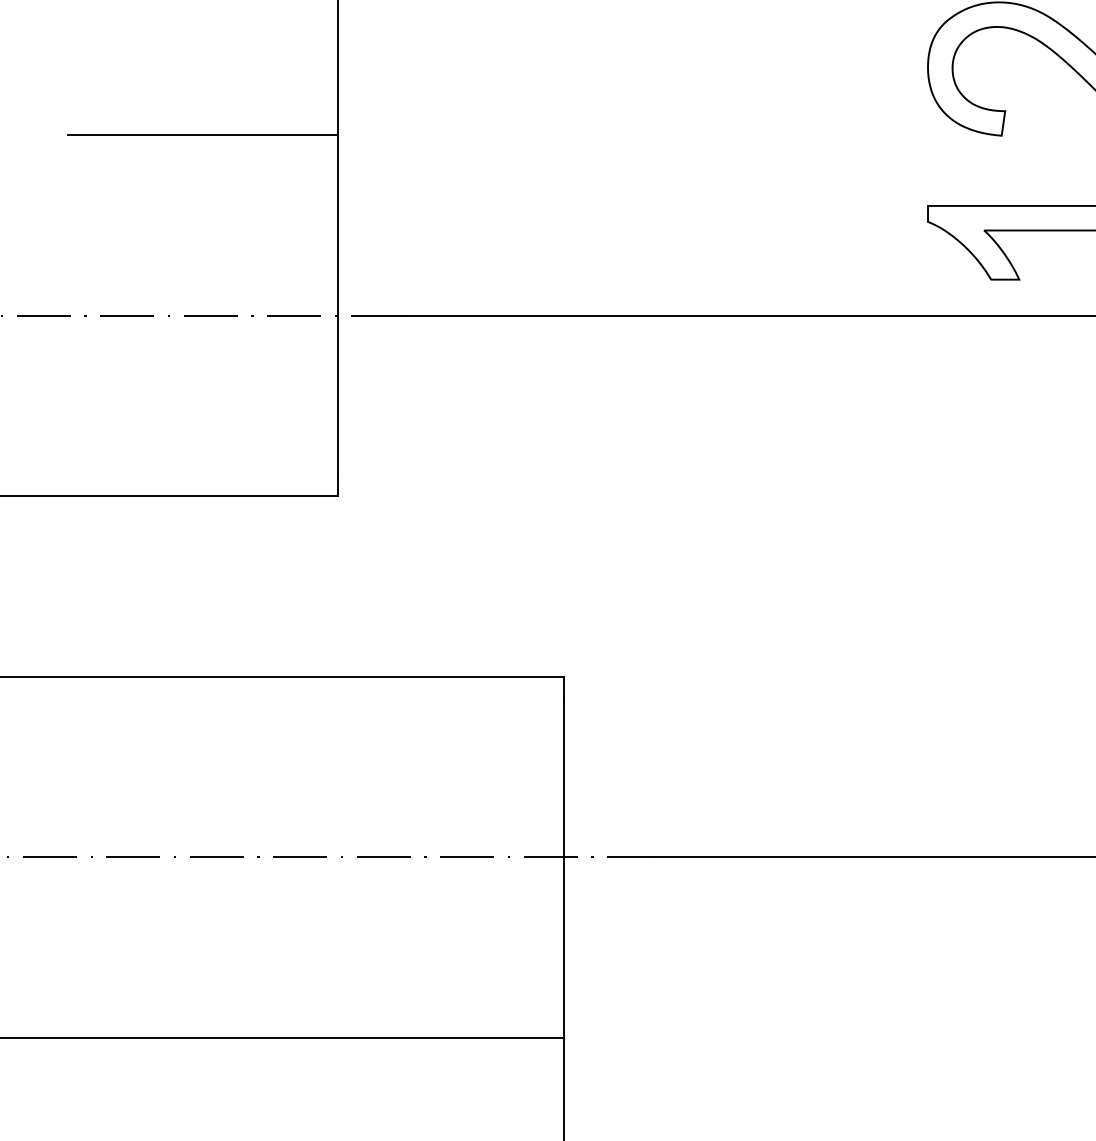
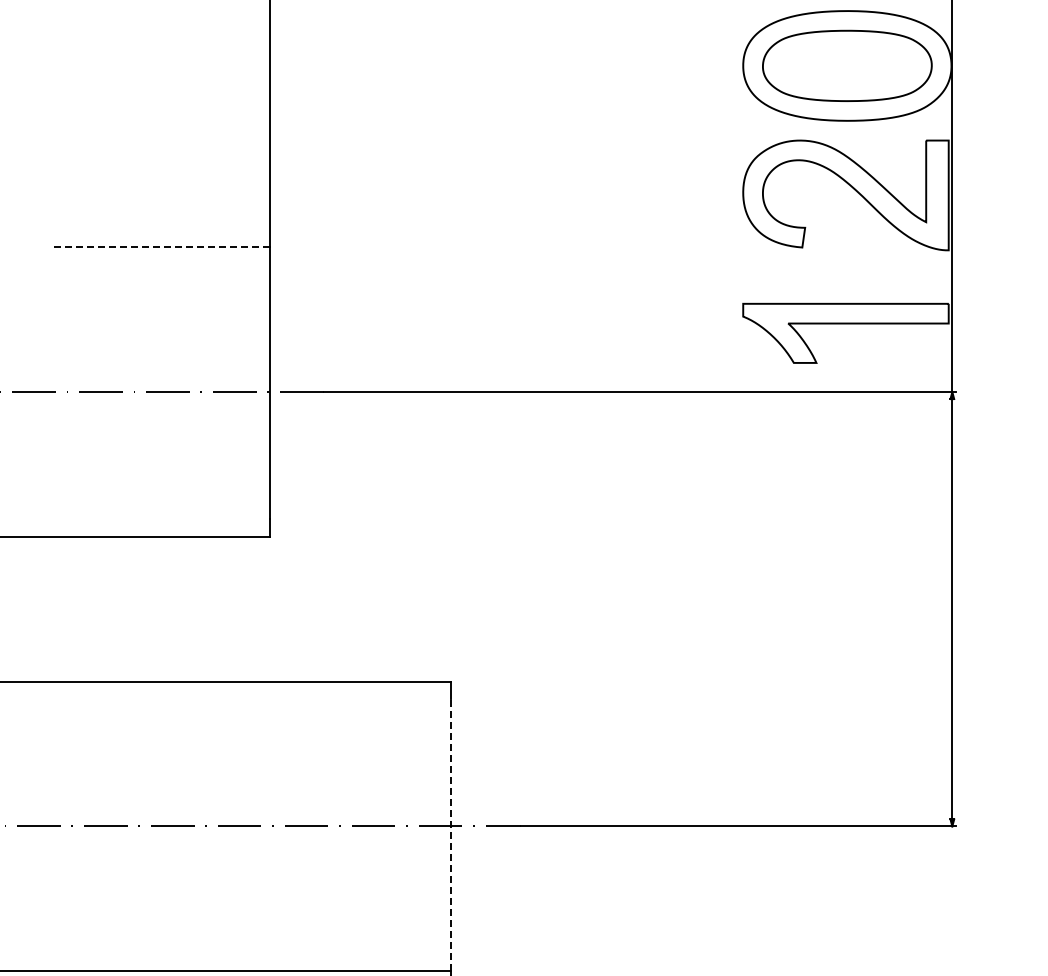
line: (202, 135) -> (161, 247), solid -> dashed
line: (564, 868) -> (451, 835), solid -> dashed

